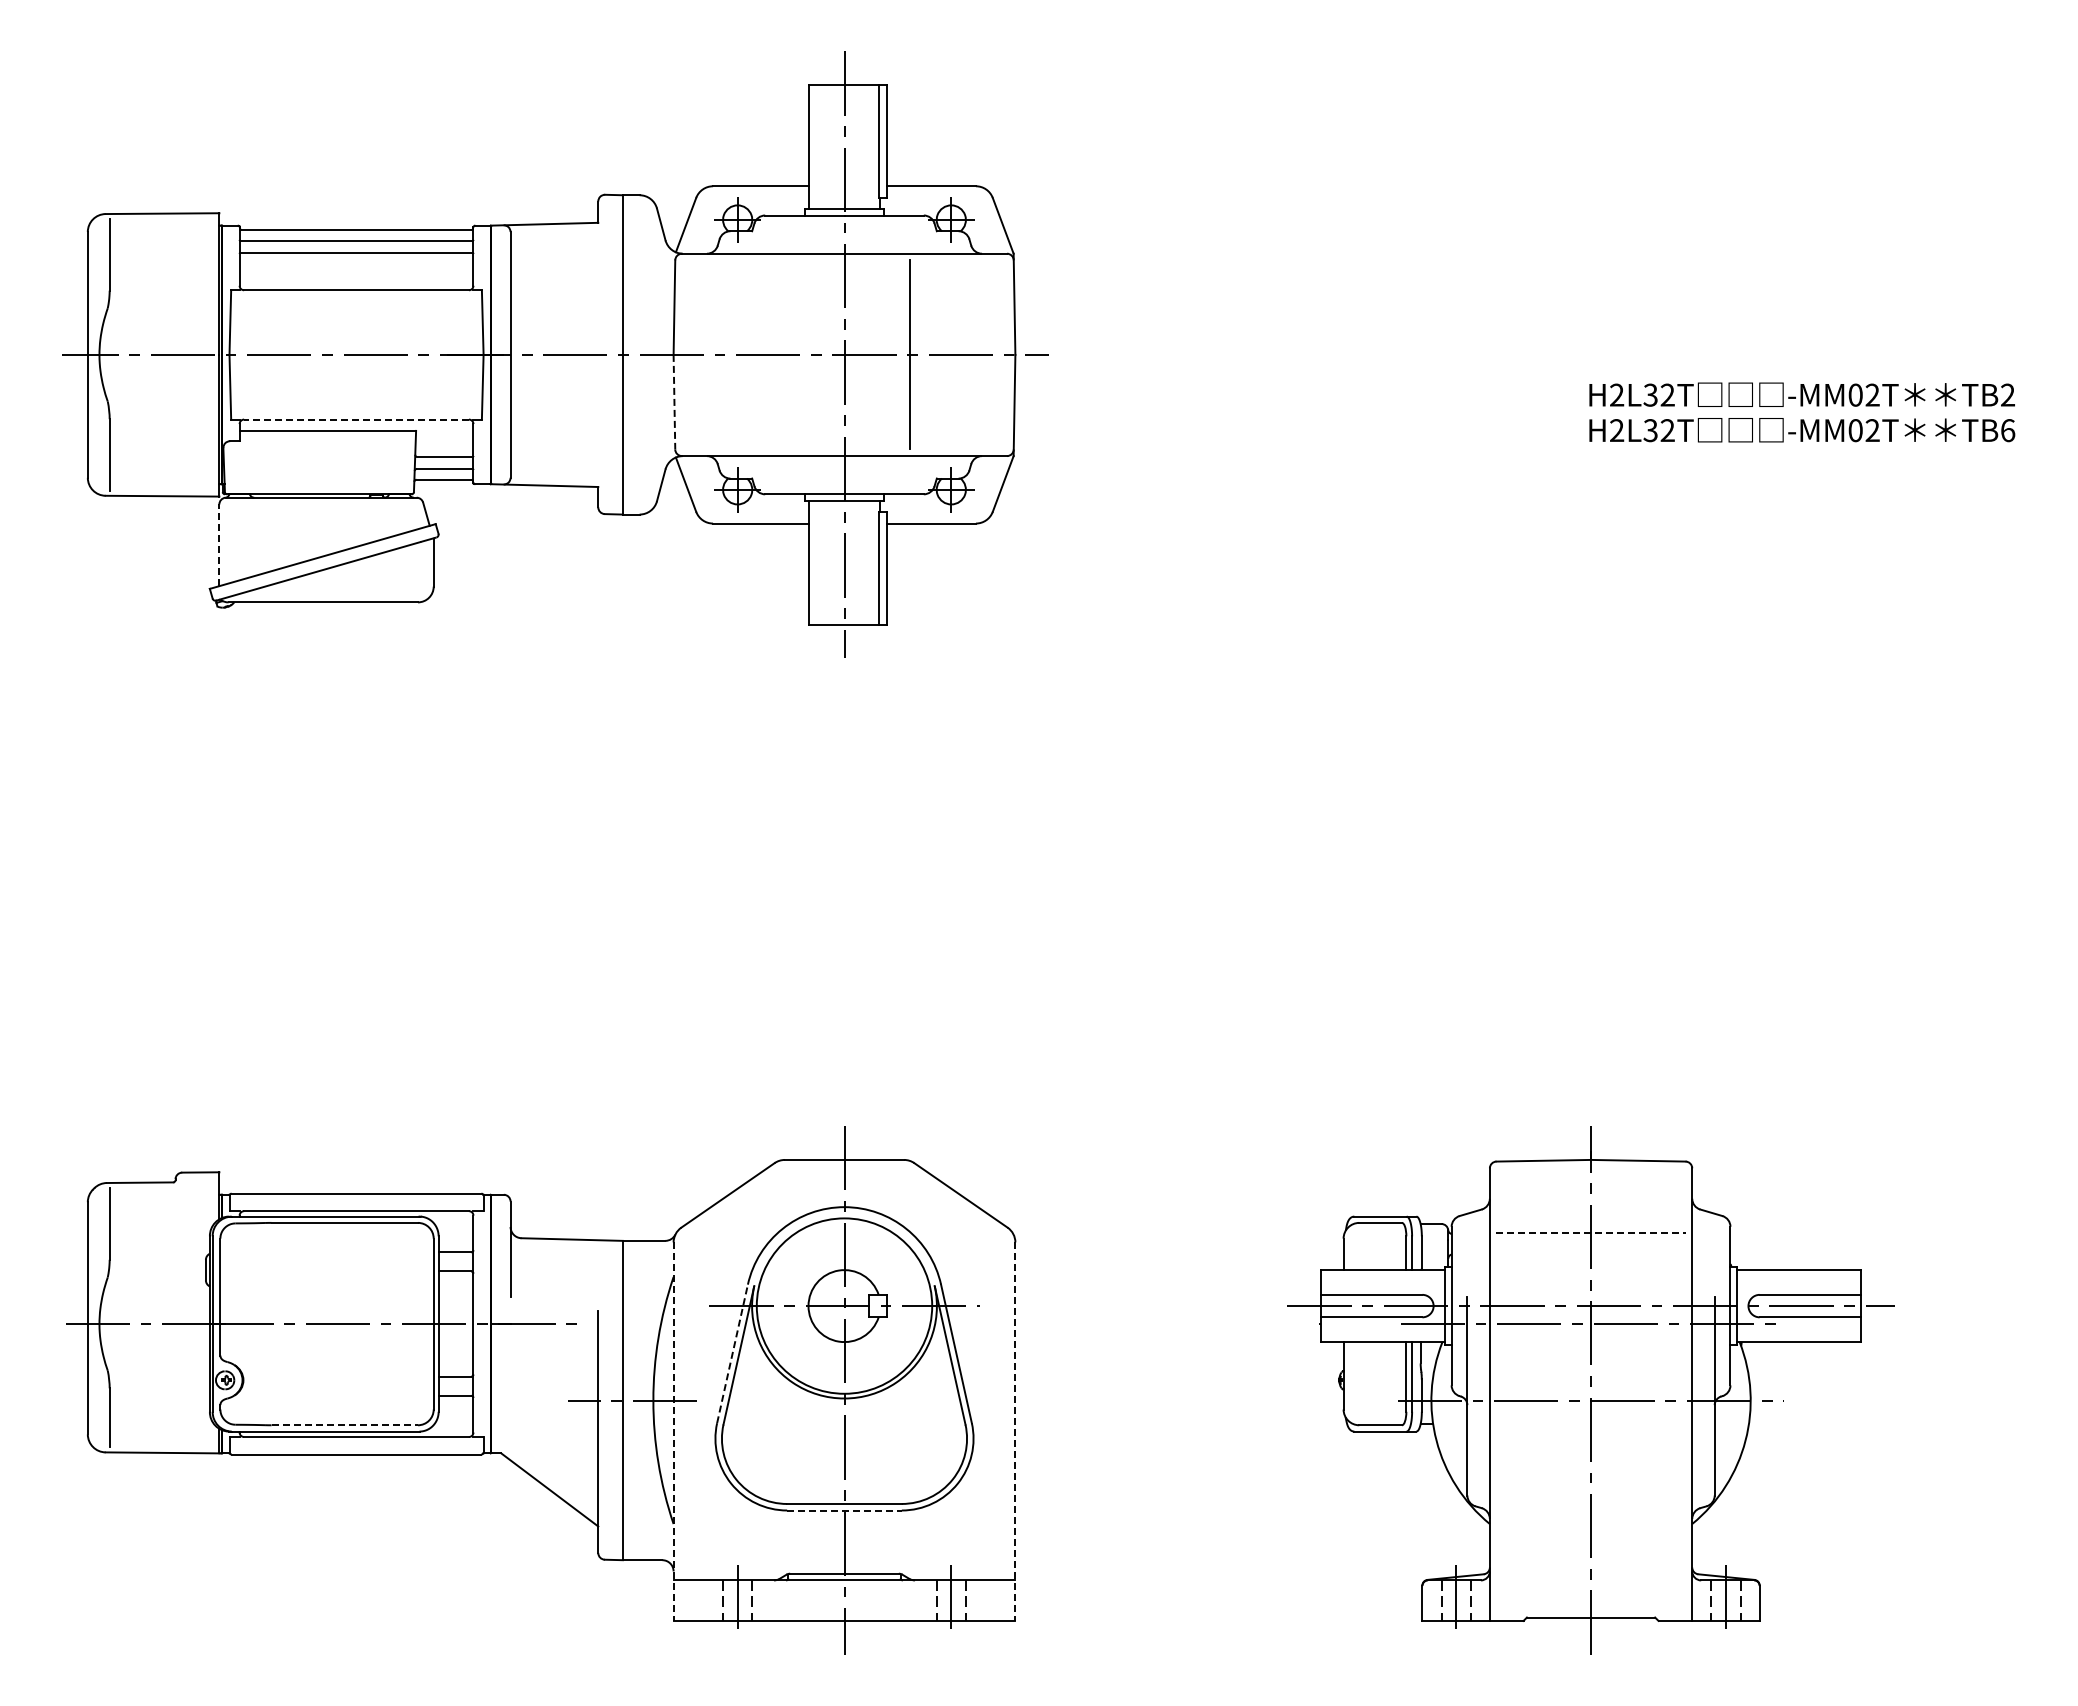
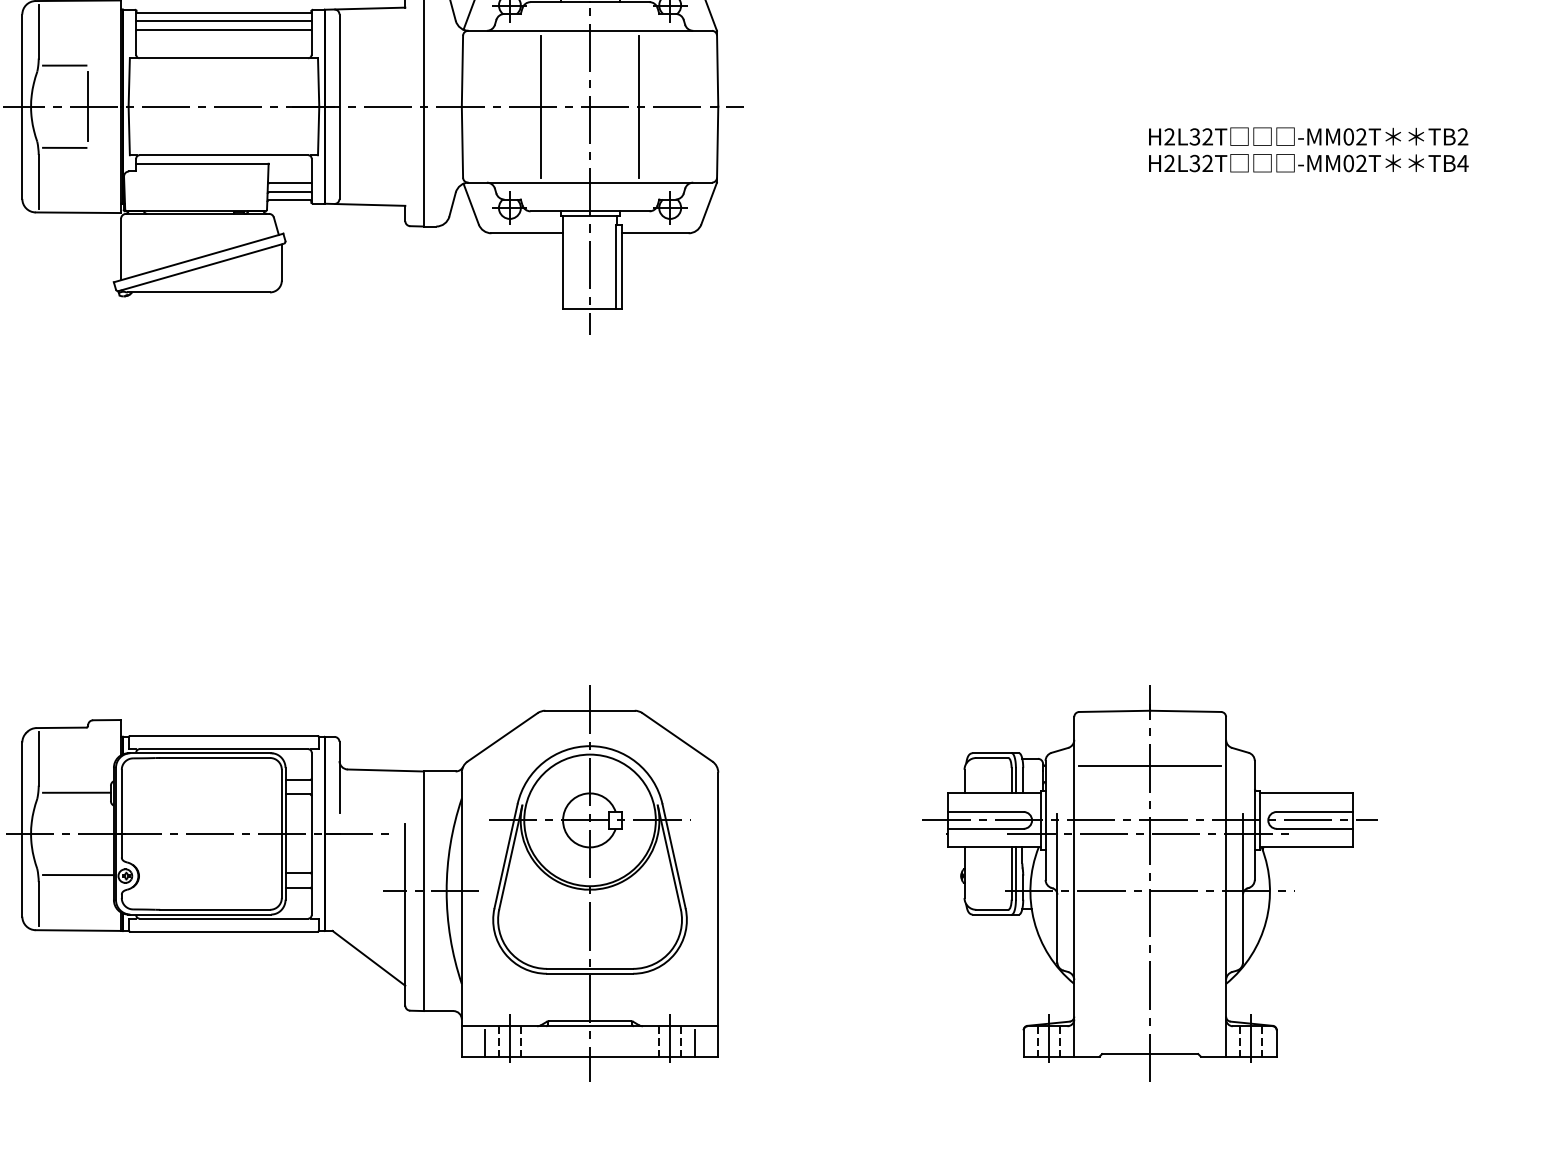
line: (144, 300) -> (64, 65), added
line: (175, 354) -> (88, 106), added
line: (779, 354) -> (541, 106), added
line: (674, 402) -> (462, 142), dashed -> solid
line: (144, 409) -> (64, 147), added
line: (356, 419) -> (223, 155), dashed -> solid
text: (2007, 430) -> (1462, 163), TB6 -> TB4
line: (219, 545) -> (121, 249), dashed -> solid
line: (1591, 1233) -> (1150, 765), dashed -> solid
line: (160, 1269) -> (76, 792), added
line: (732, 1353) -> (506, 855), dashed -> solid
line: (162, 1378) -> (78, 874), added
line: (345, 1425) -> (215, 910), dashed -> solid
line: (673, 1432) -> (461, 915), dashed -> solid
line: (1015, 1432) -> (718, 915), dashed -> solid
line: (845, 1510) -> (590, 973), dashed -> solid
line: (705, 1602) -> (485, 1042), added
line: (983, 1602) -> (694, 1042), added

